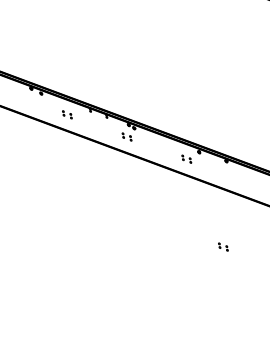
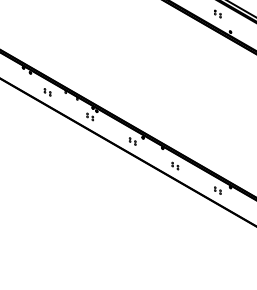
part: (223, 246) -> (175, 165), moved

